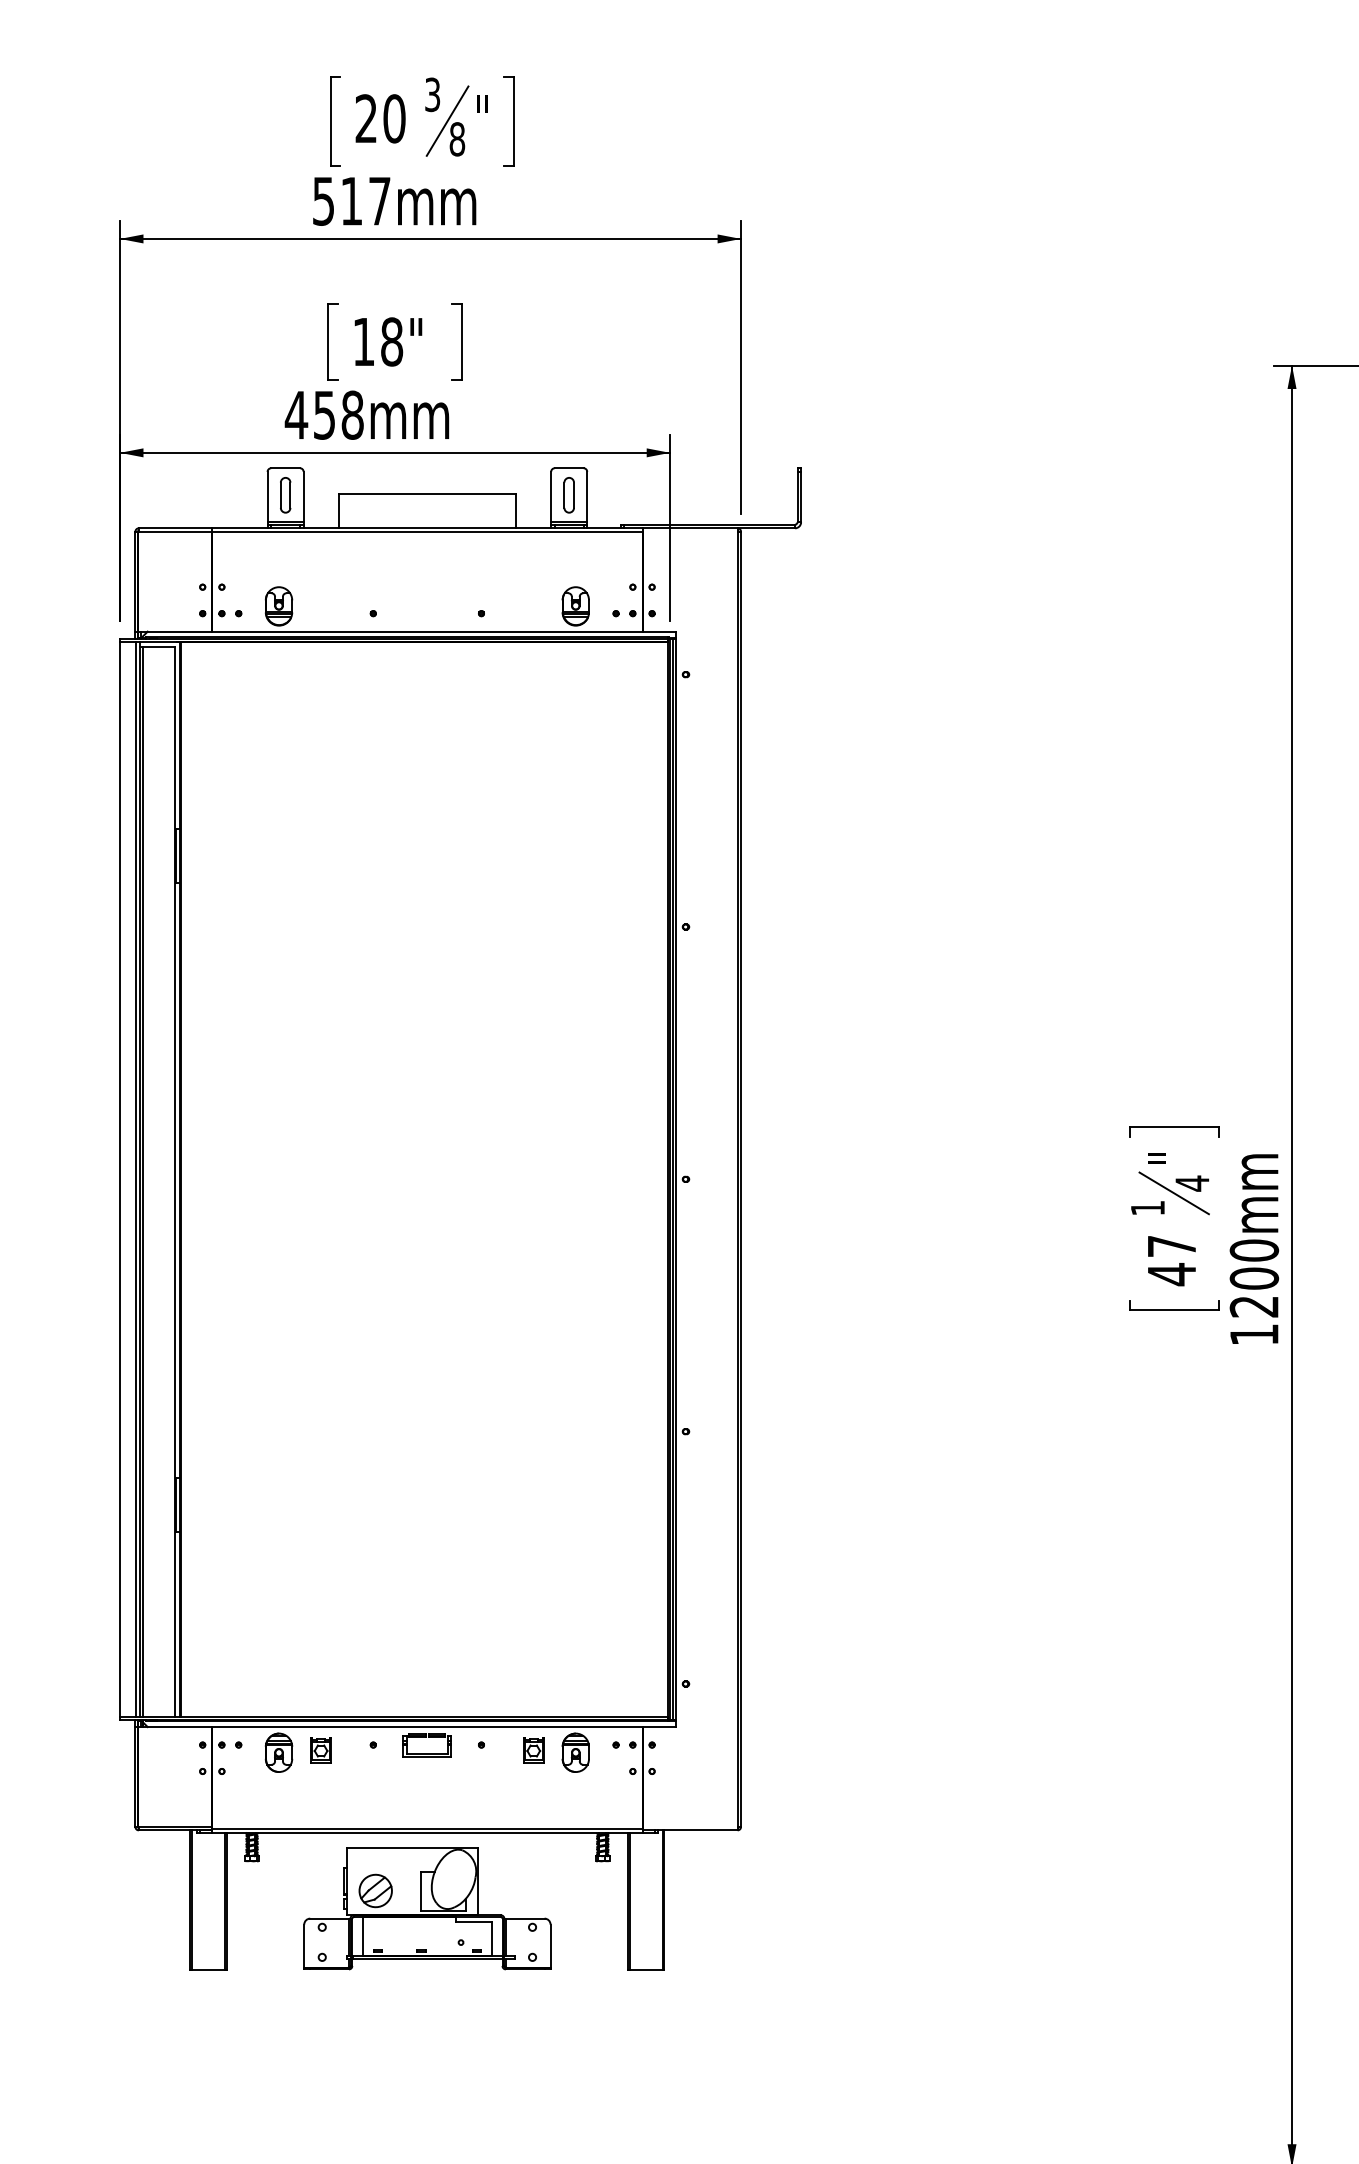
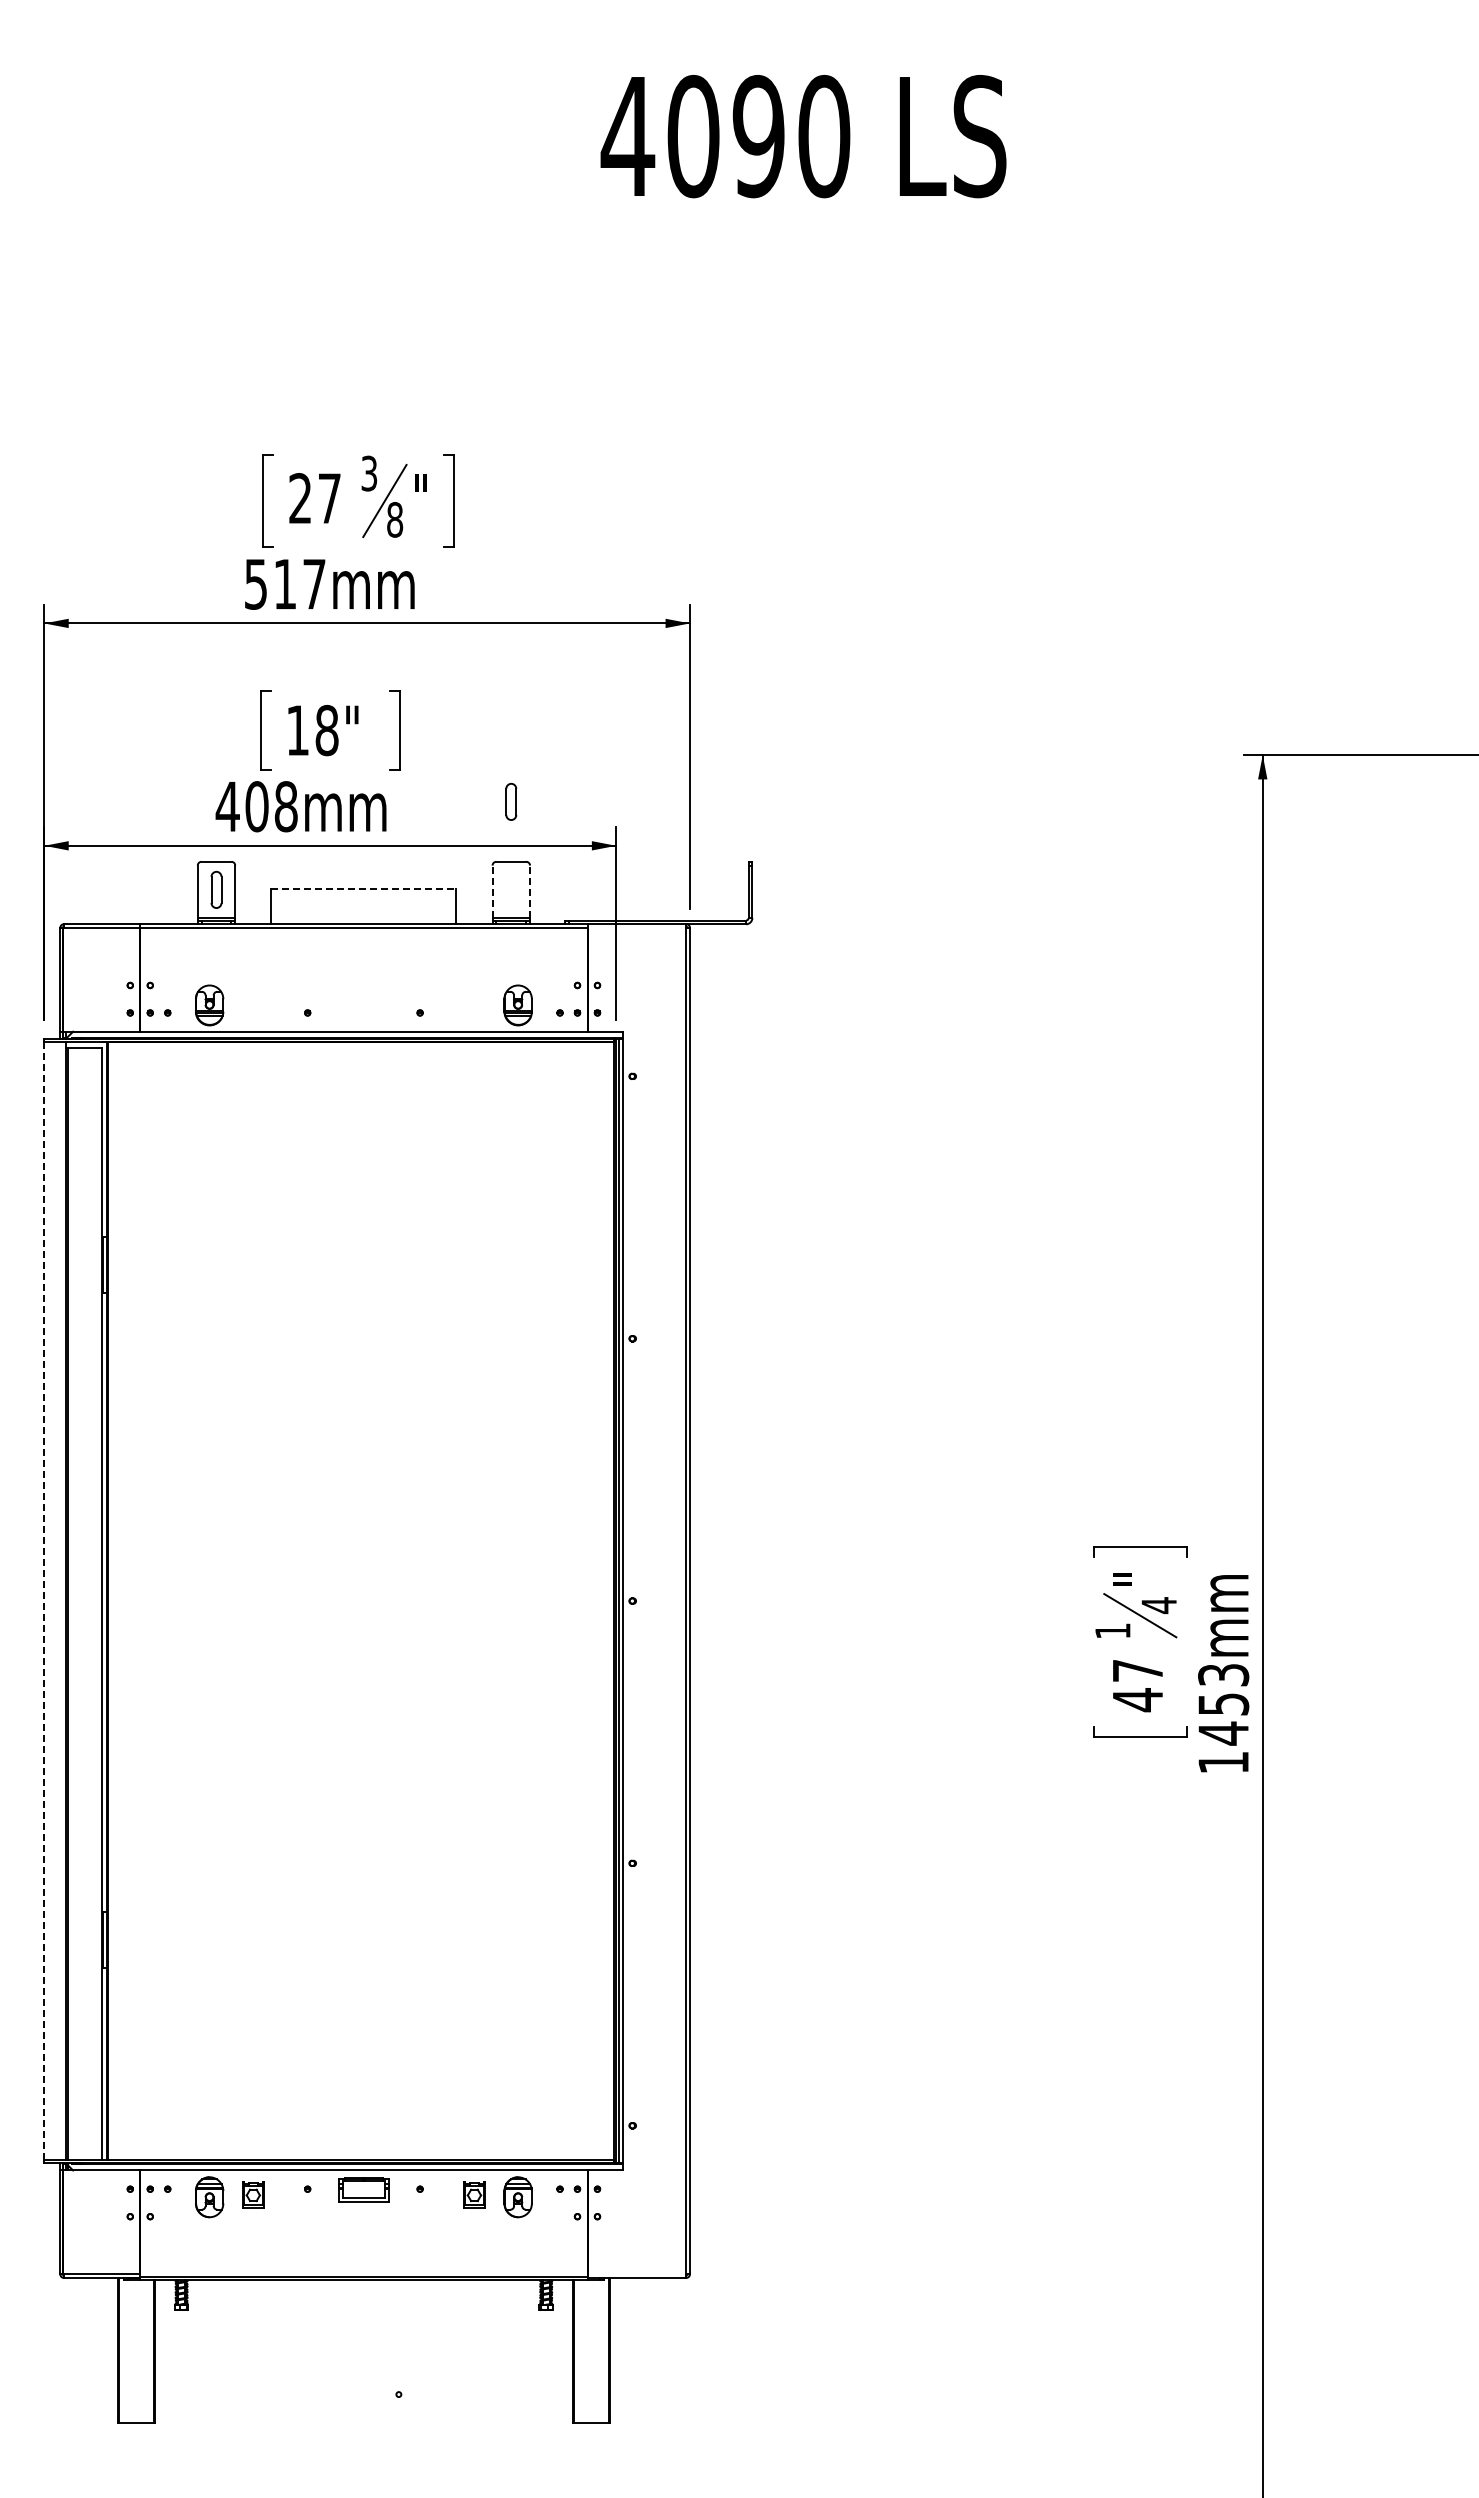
text: (394, 118) -> (329, 498), 20 -> 27
text: (324, 415) -> (256, 806), 458mm -> 408mm
line: (427, 494) -> (364, 889), solid -> dashed
part: (569, 494) -> (511, 801), moved
line: (551, 496) -> (492, 891), solid -> dashed
line: (587, 496) -> (530, 891), solid -> dashed
line: (120, 1179) -> (44, 1601), solid -> dashed
line: (135, 1179) -> (60, 1601), removed
text: (1254, 1278) -> (1223, 1704), 1200mm -> 1453mm
part: (427, 1908) -> (363, 2359), removed

